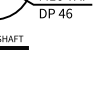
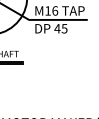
text: (69, 13) -> (64, 28), 46 -> 45

